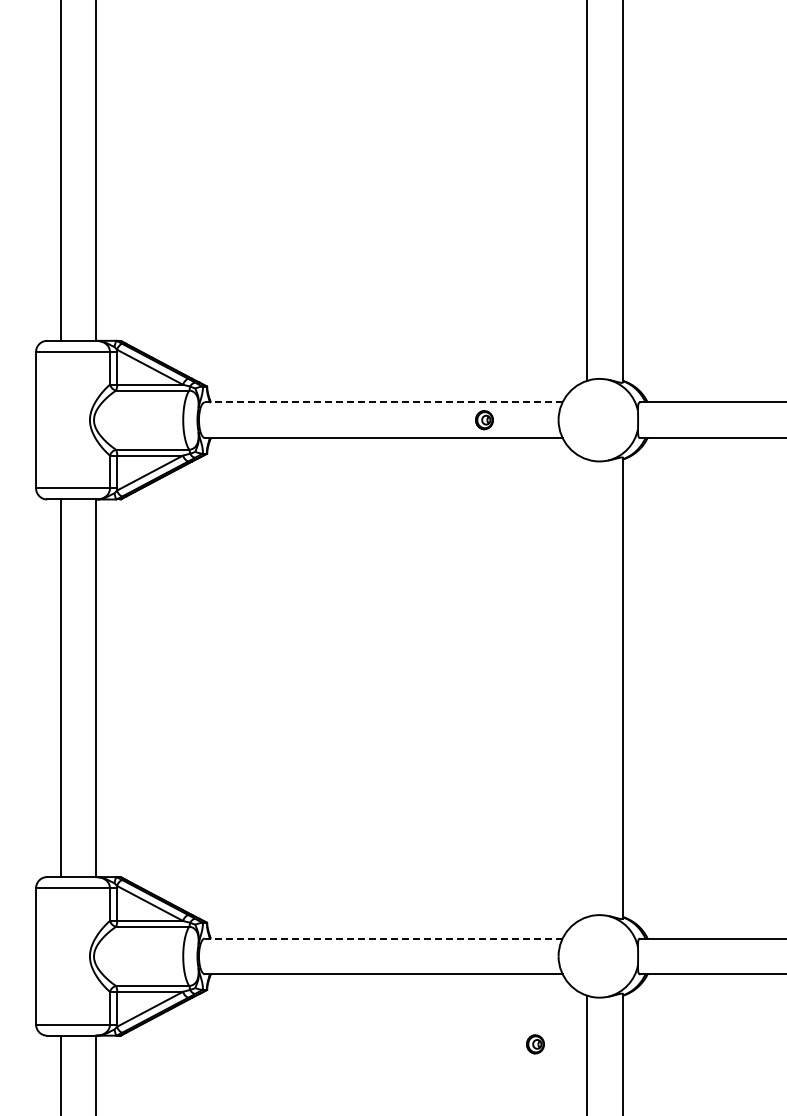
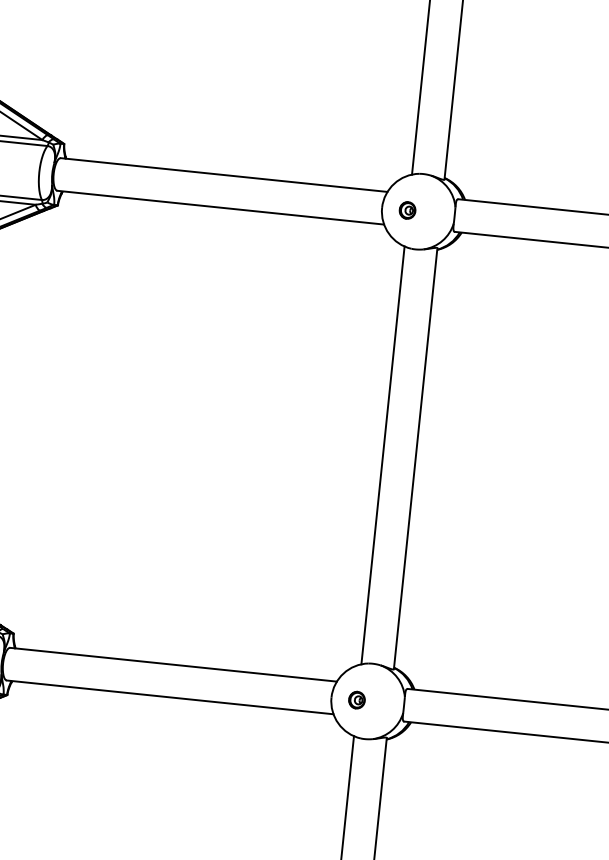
line: (383, 402) -> (223, 175), dashed -> solid
part: (484, 420) -> (407, 210), moved
line: (587, 688) -> (383, 455), added
line: (383, 938) -> (173, 664), dashed -> solid
part: (535, 1044) -> (356, 700), moved

